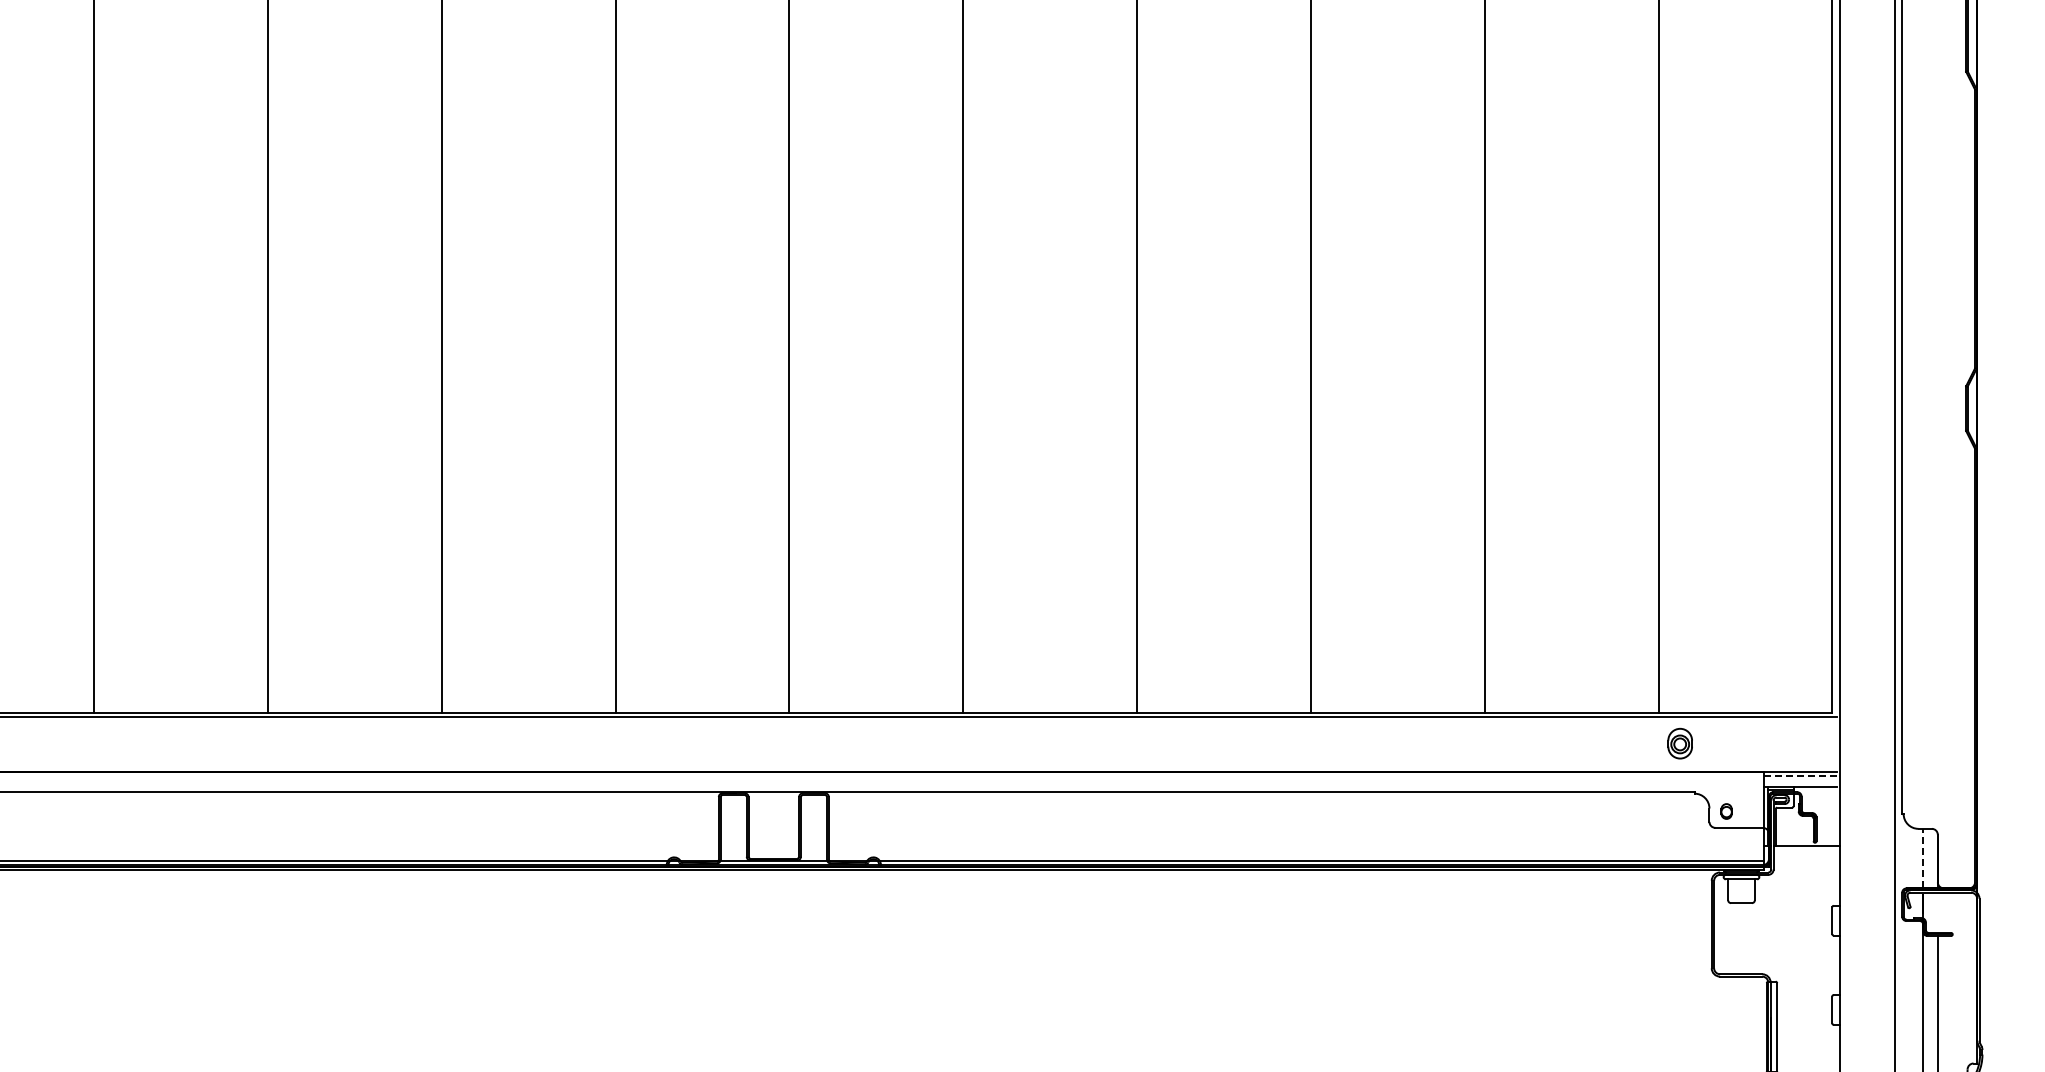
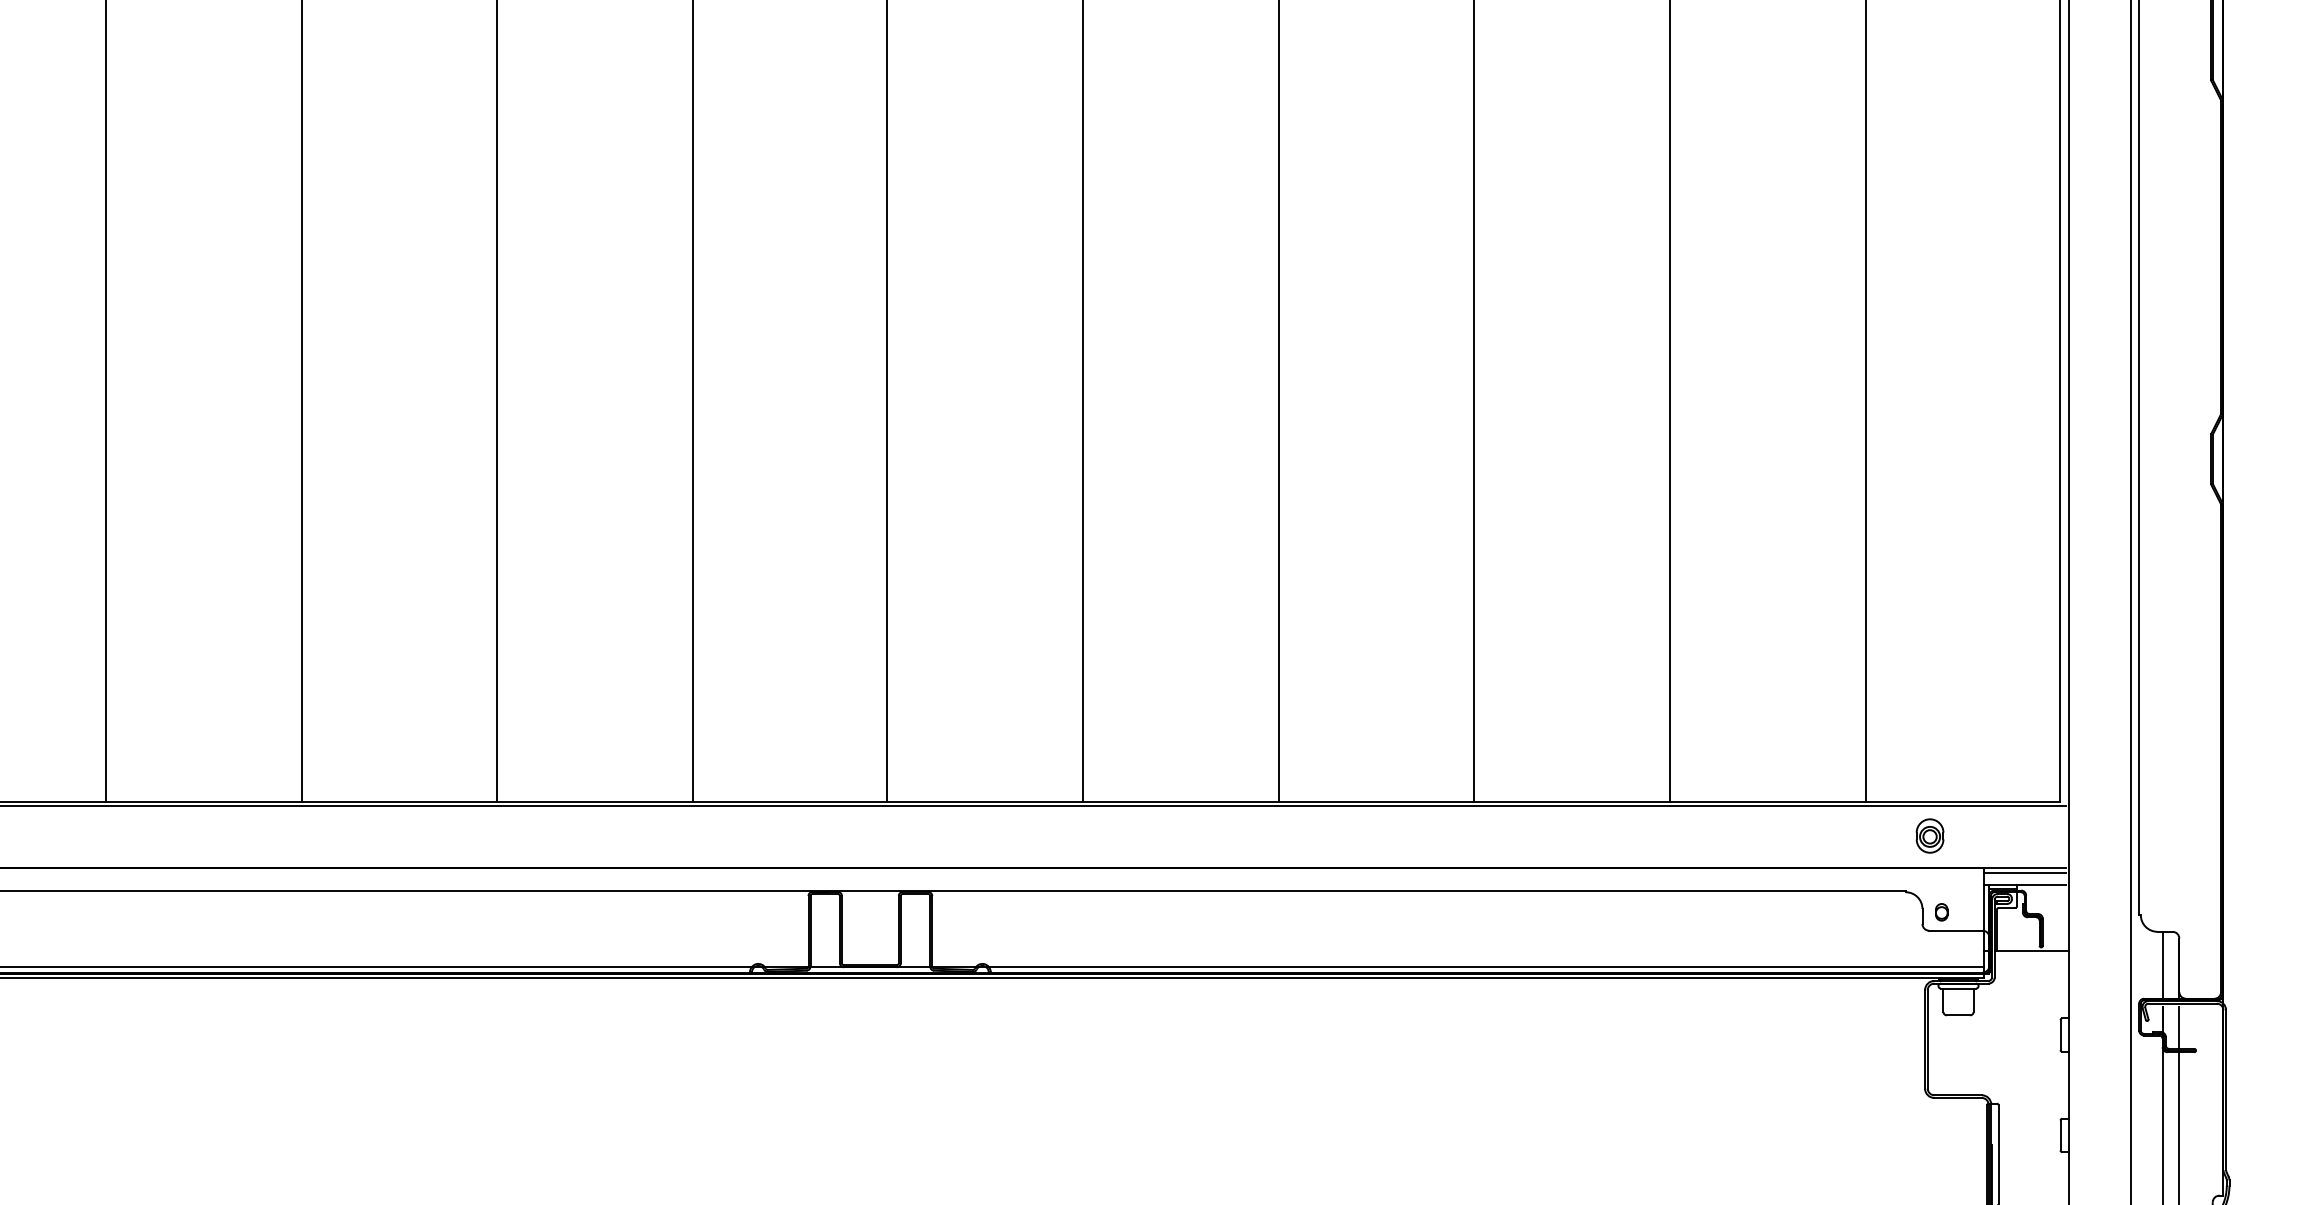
part: (1679, 743) -> (1929, 835), moved
line: (1800, 776) -> (2024, 872), dashed -> solid
line: (1922, 858) -> (2162, 965), dashed -> solid
line: (1937, 913) -> (2178, 1026), added

